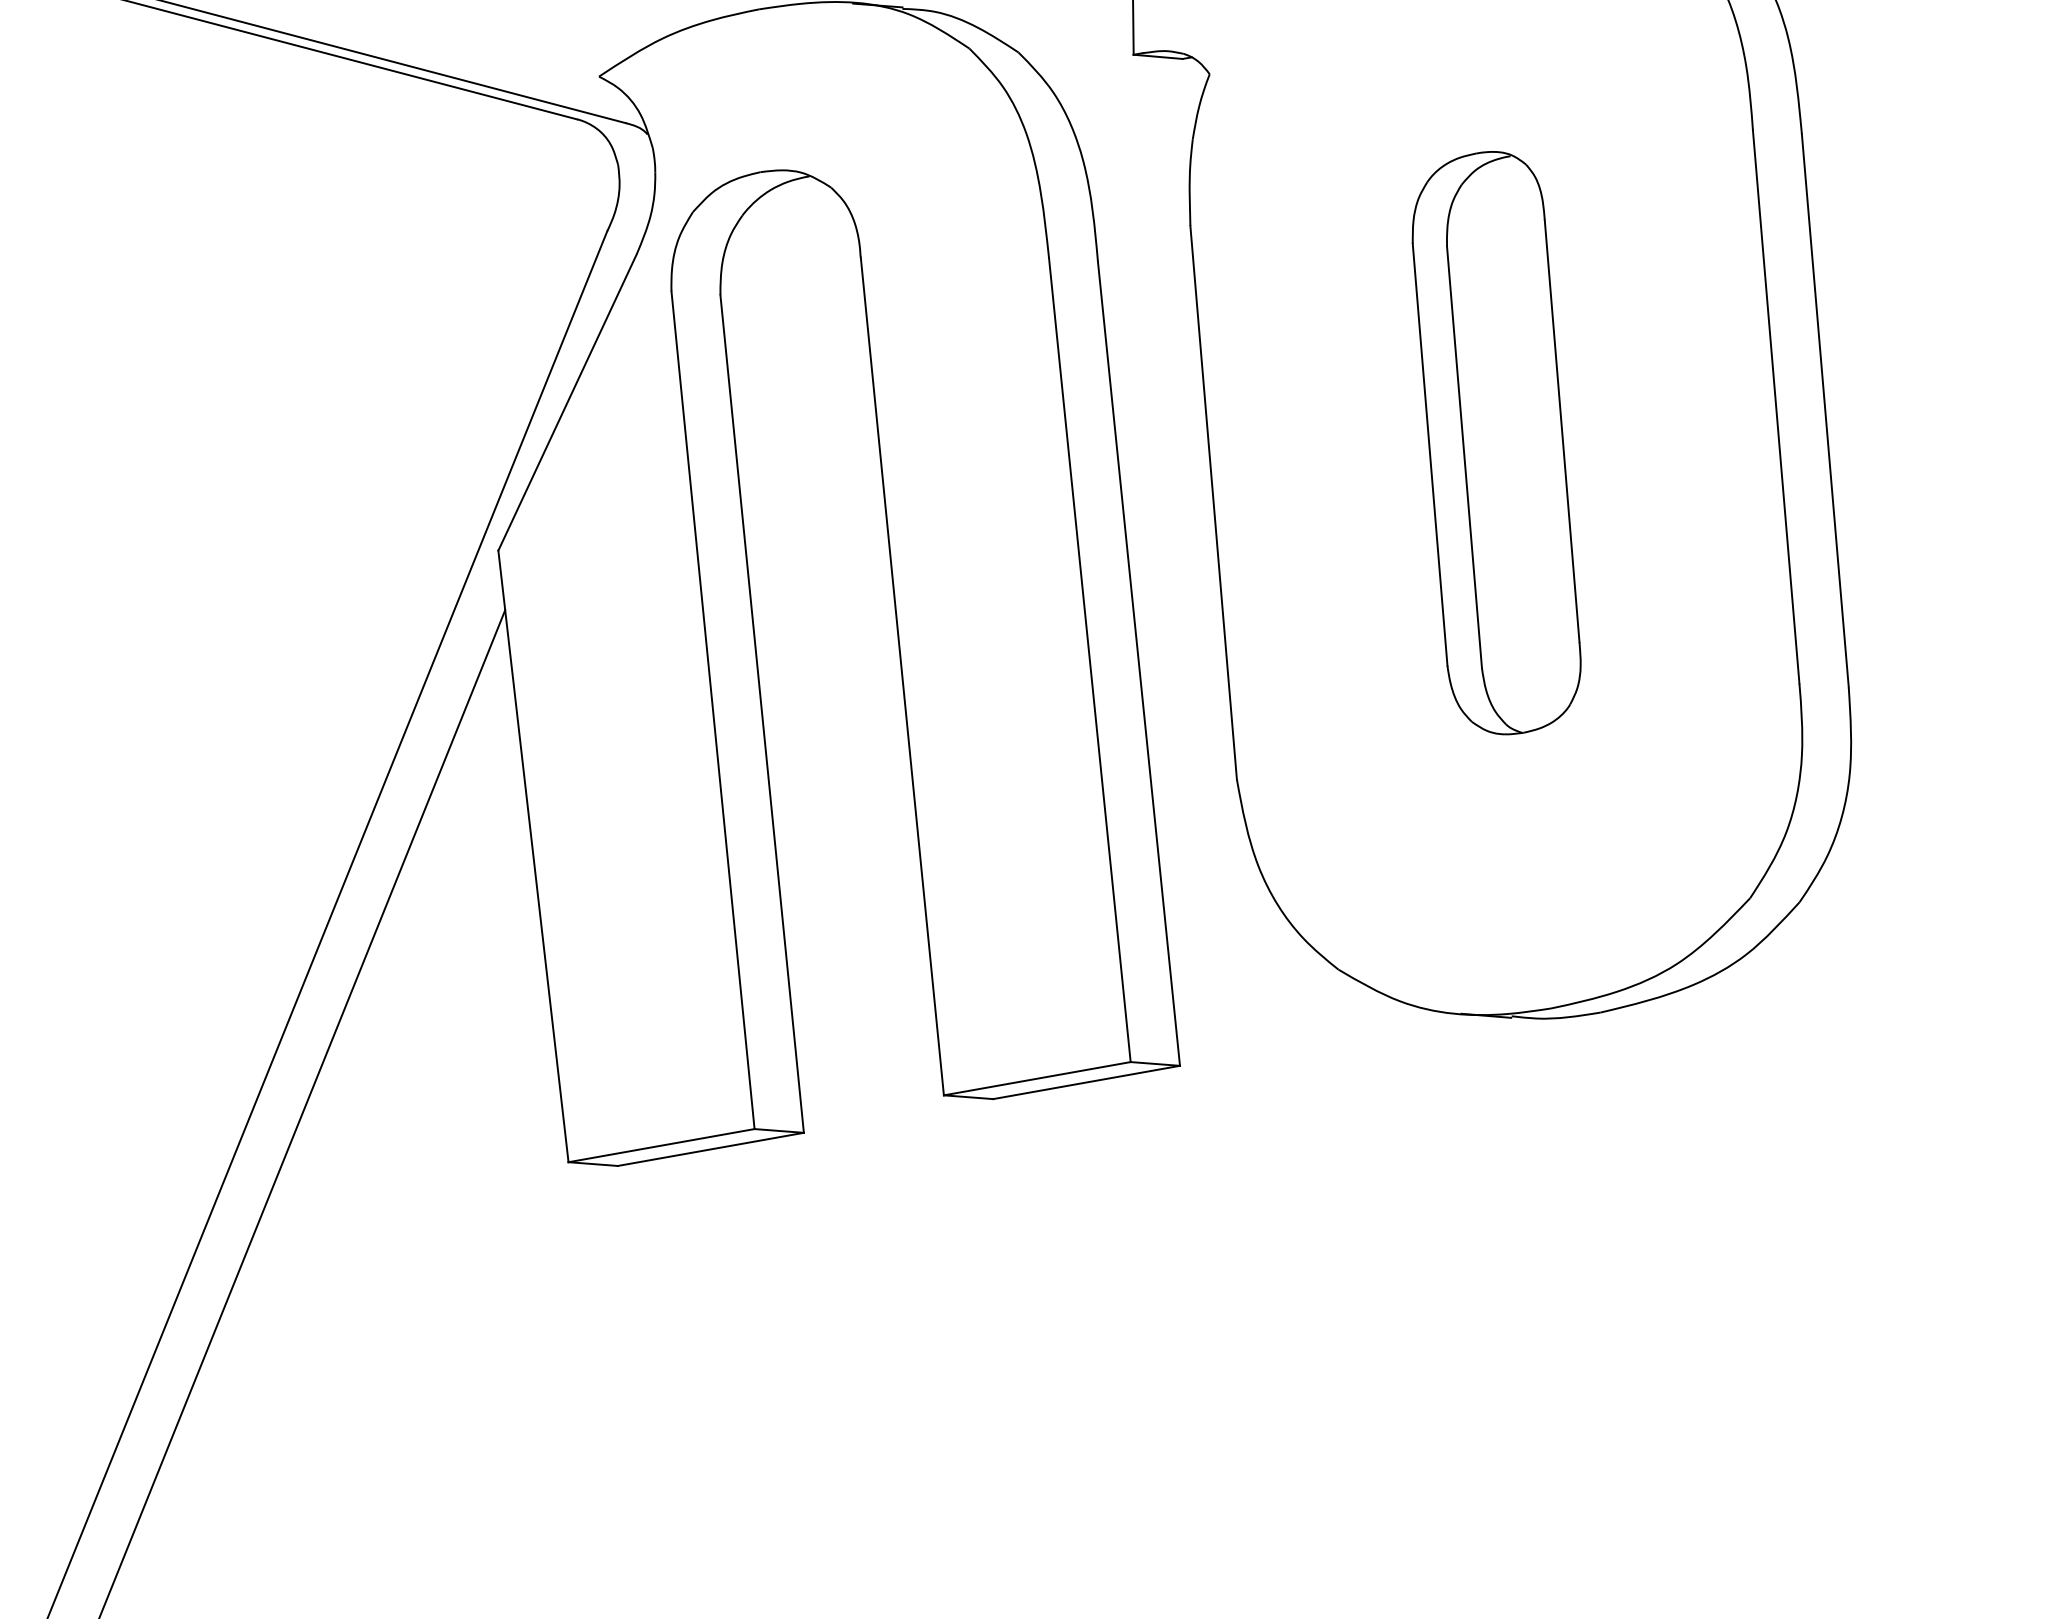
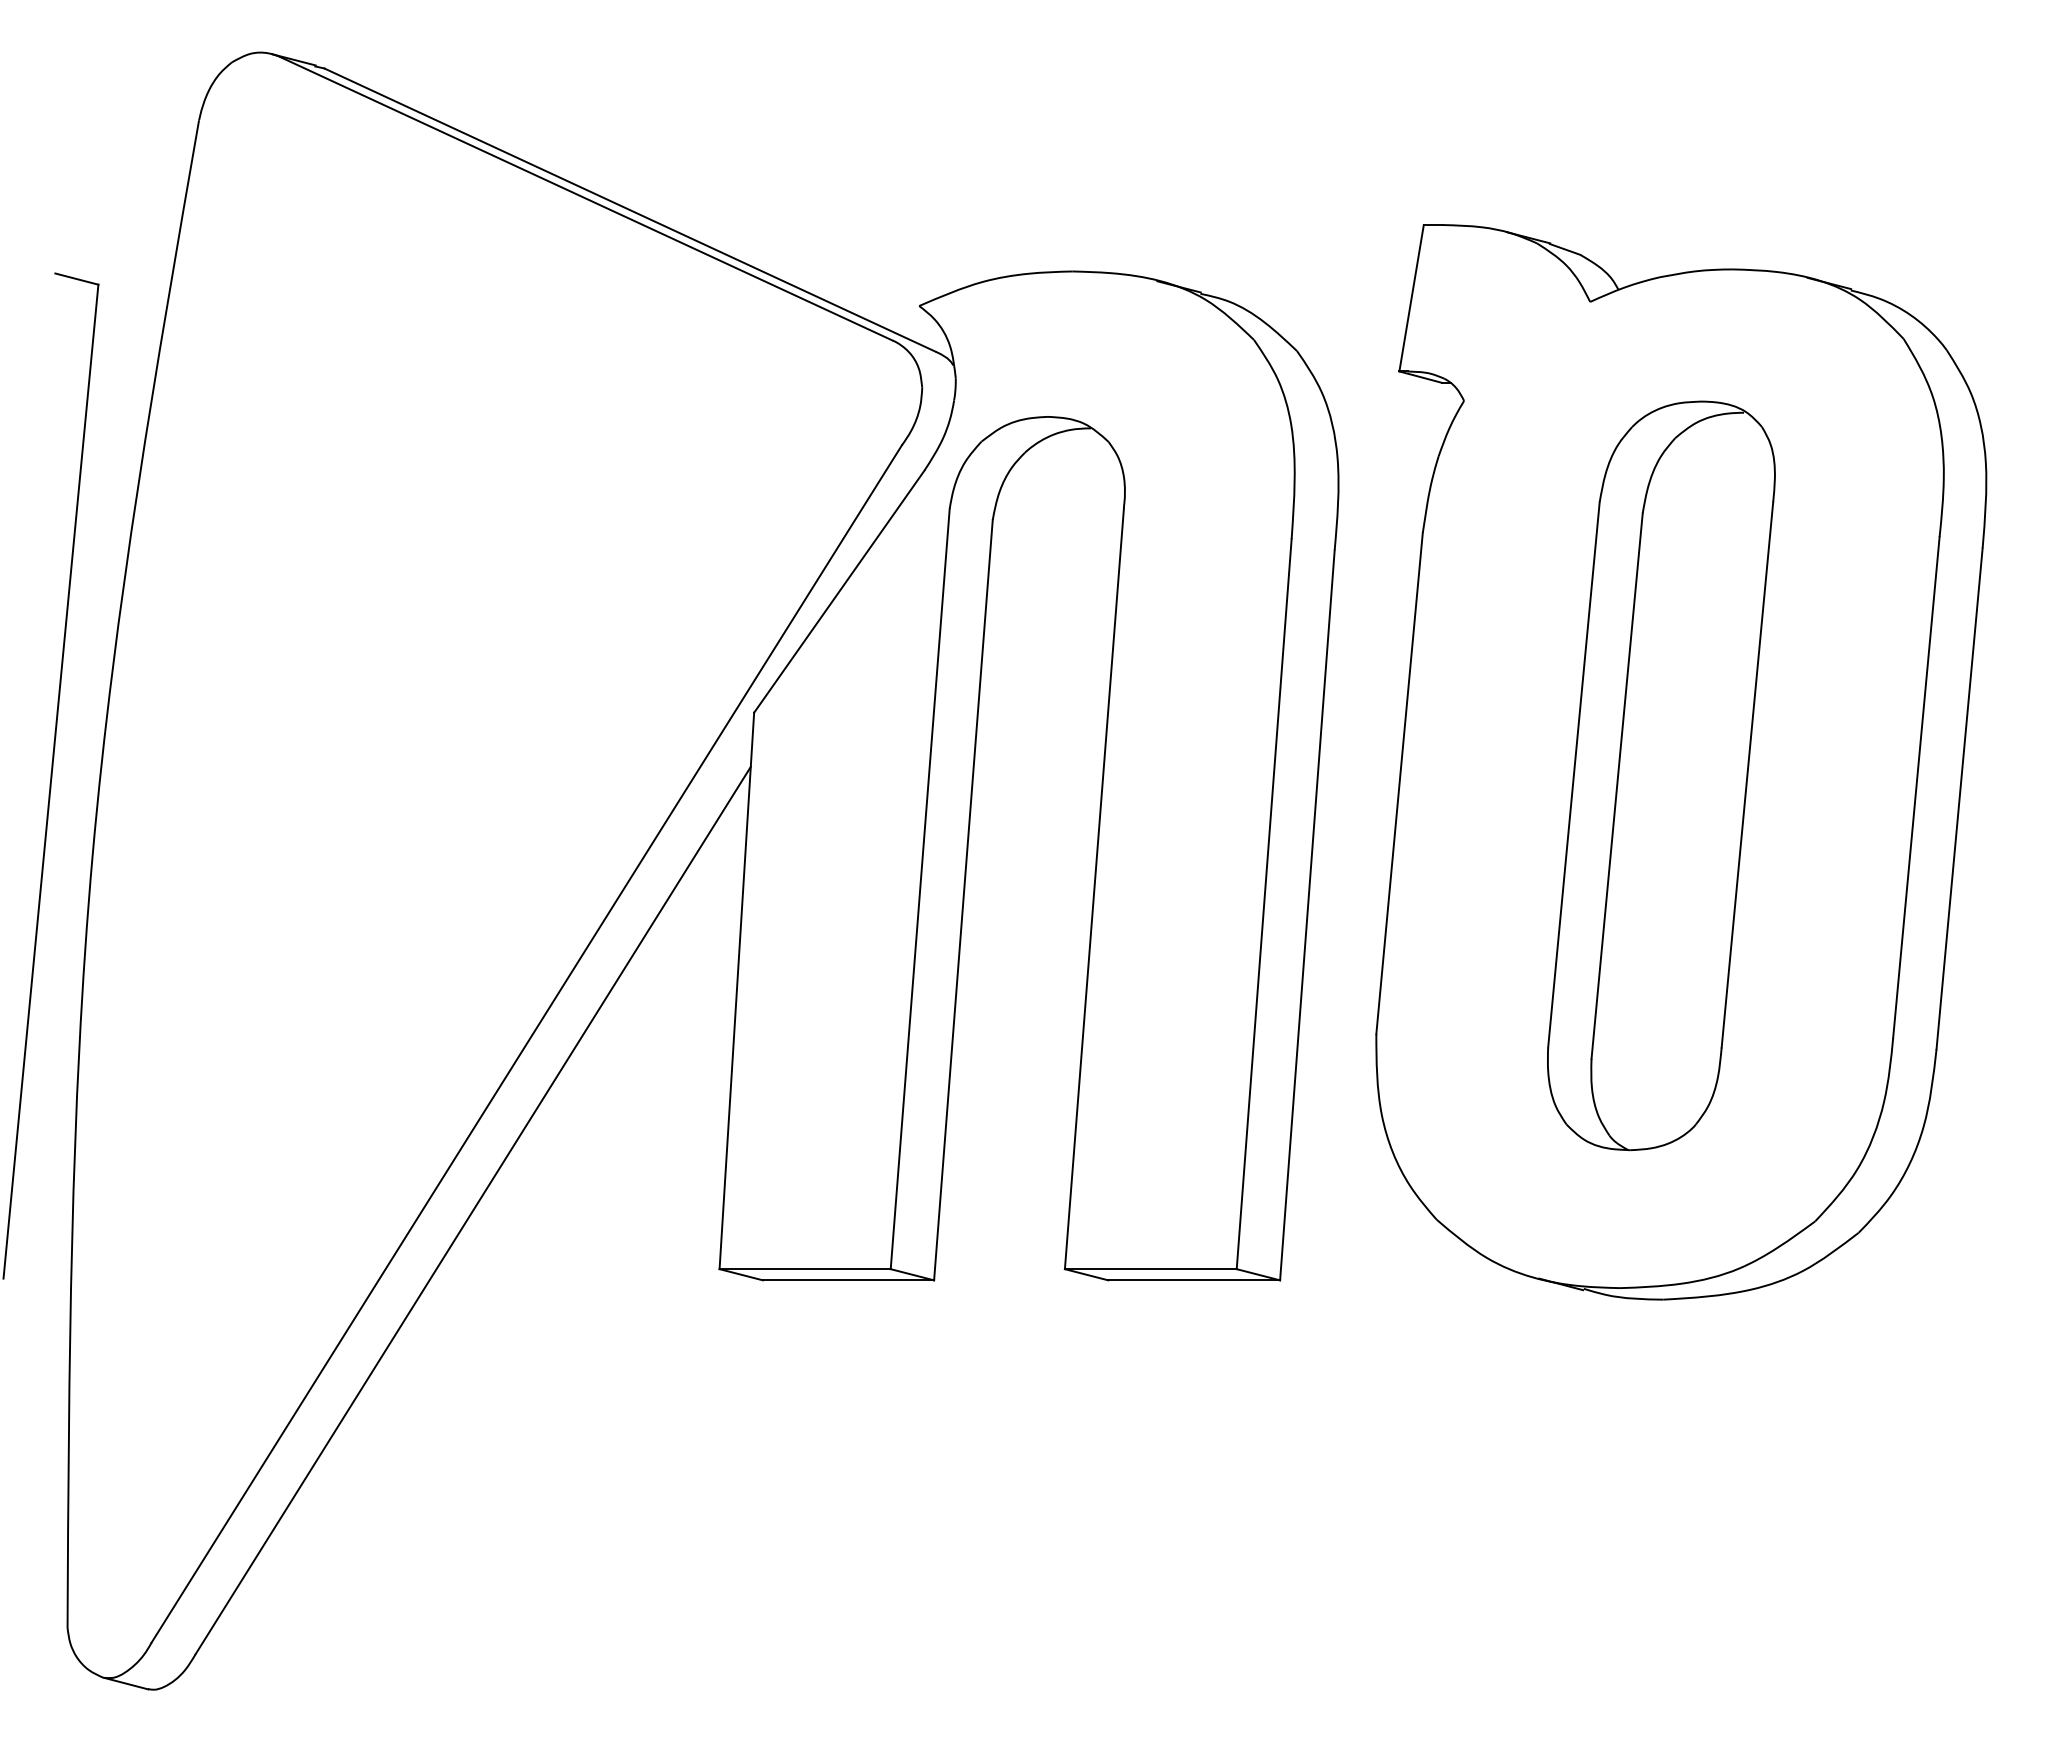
part: (1496, 443) -> (1661, 775), size x1.43

